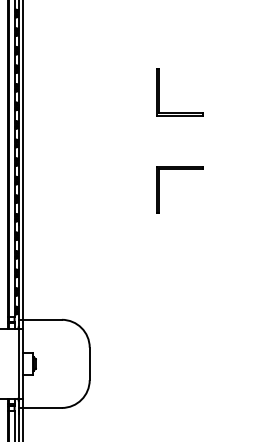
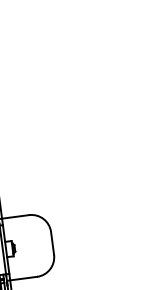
part: (159, 92) -> (76, 47), removed
part: (179, 169) -> (97, 99), removed

